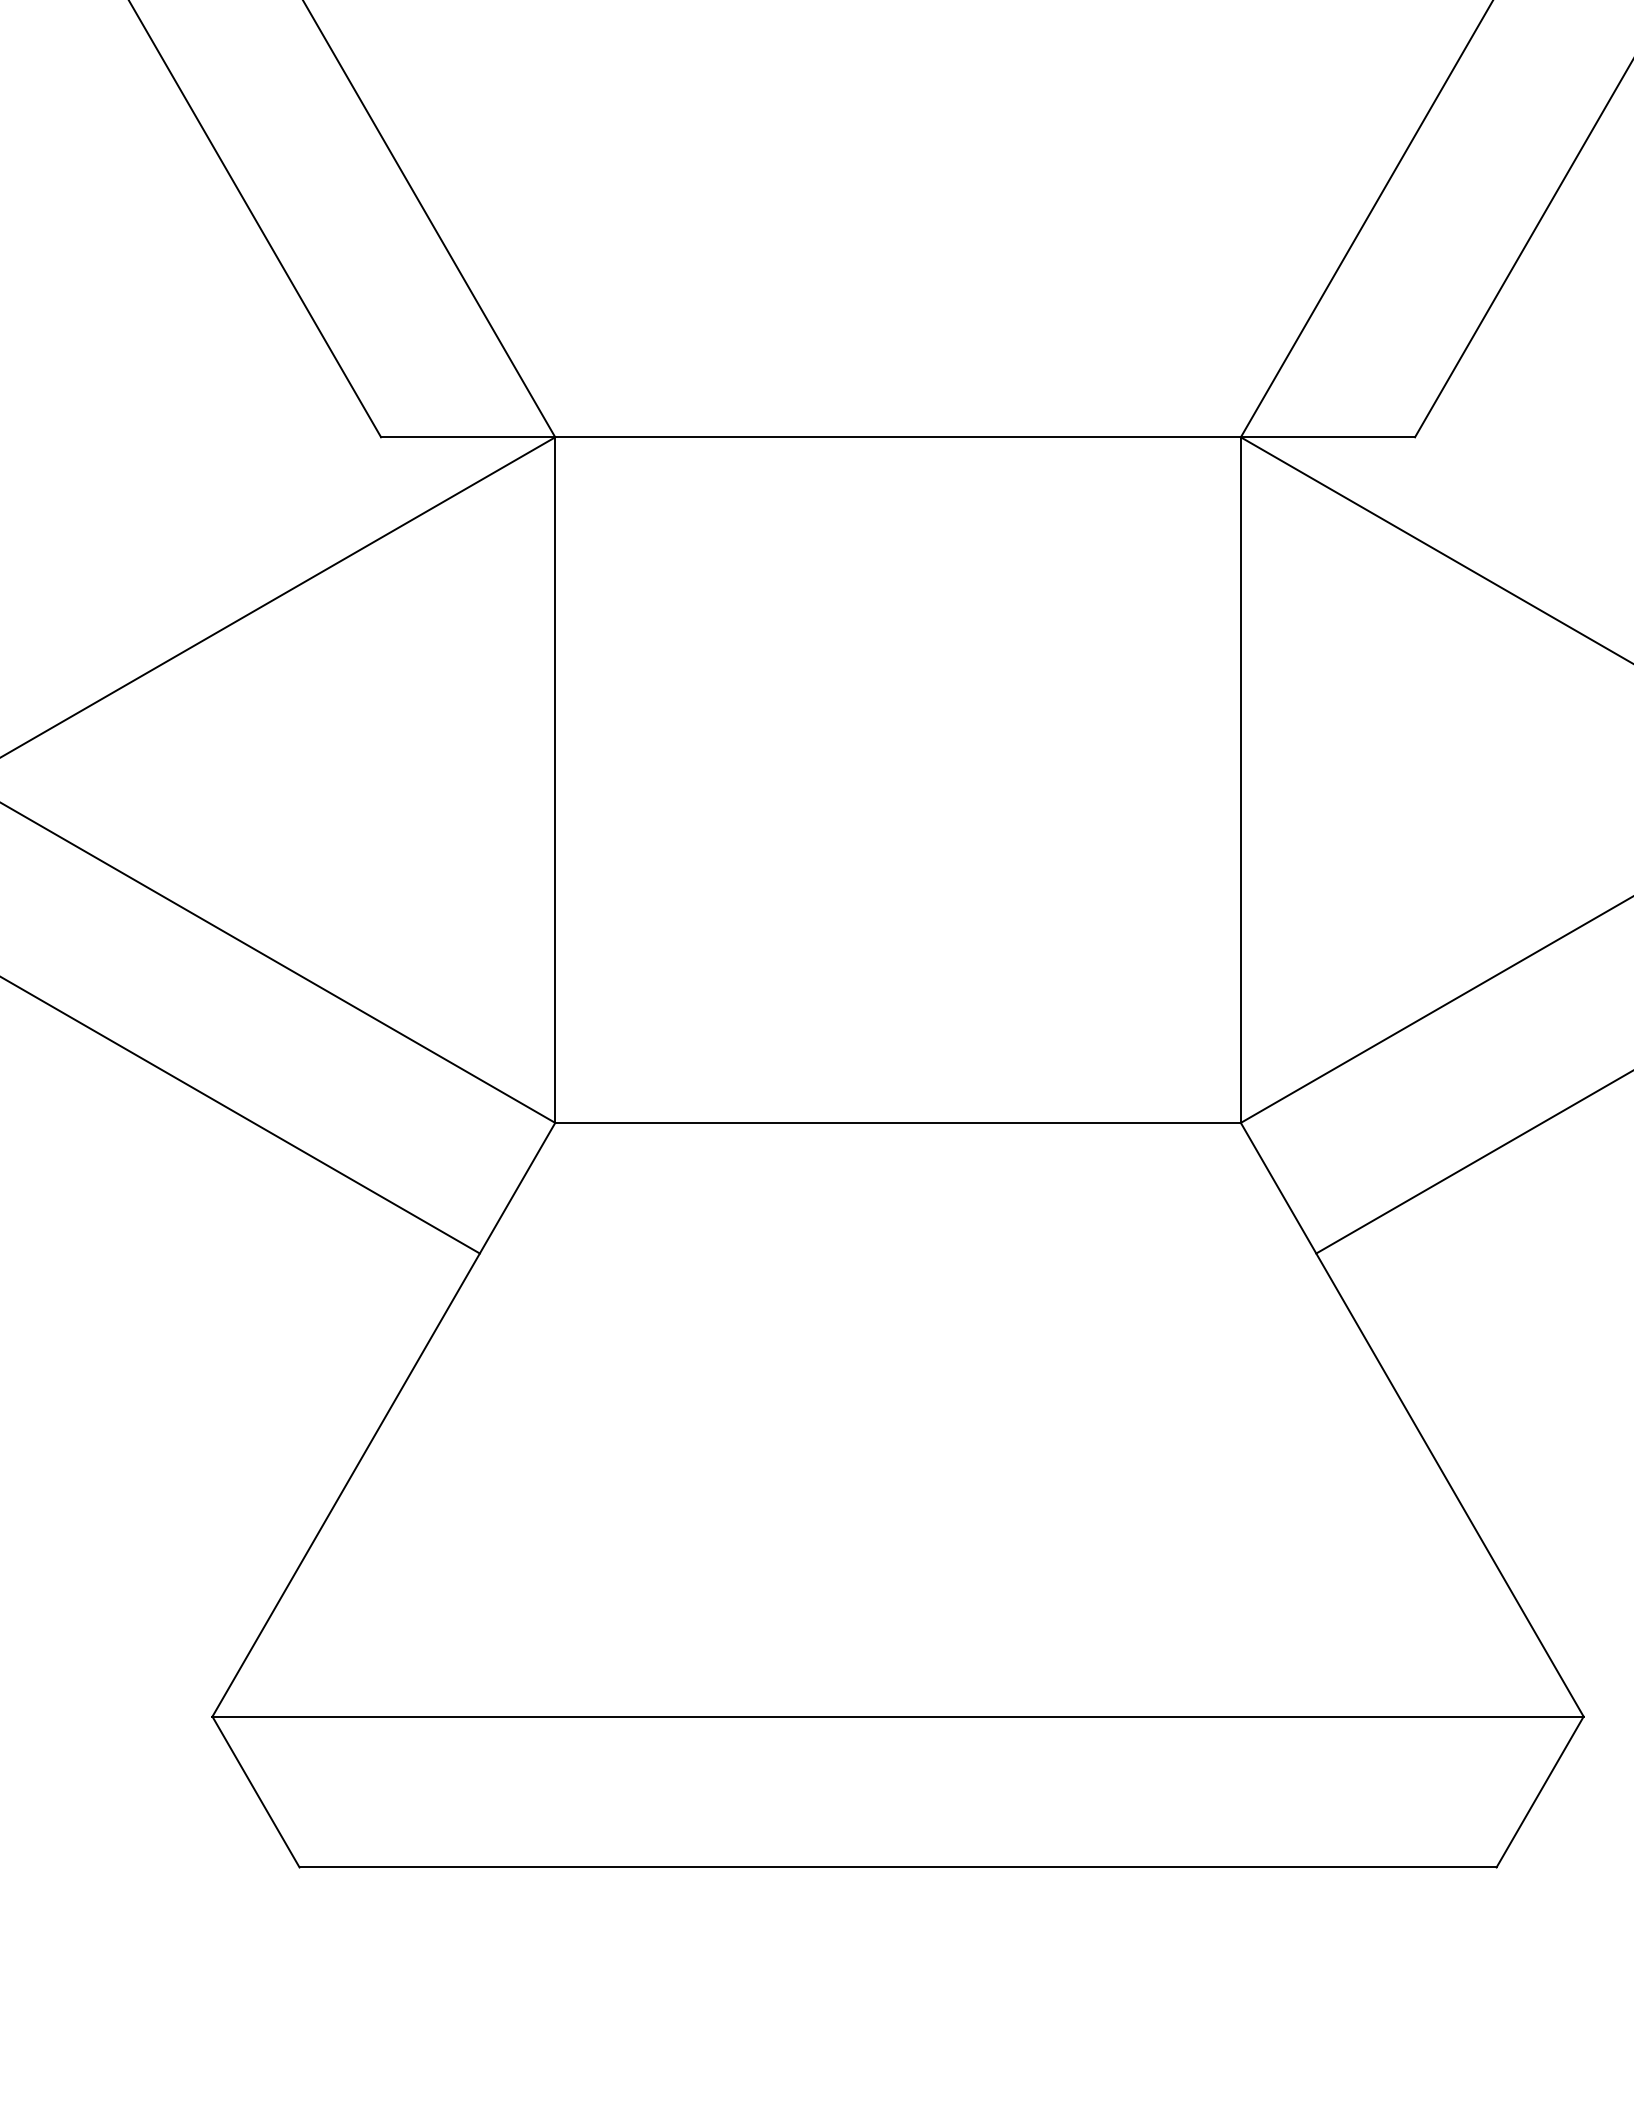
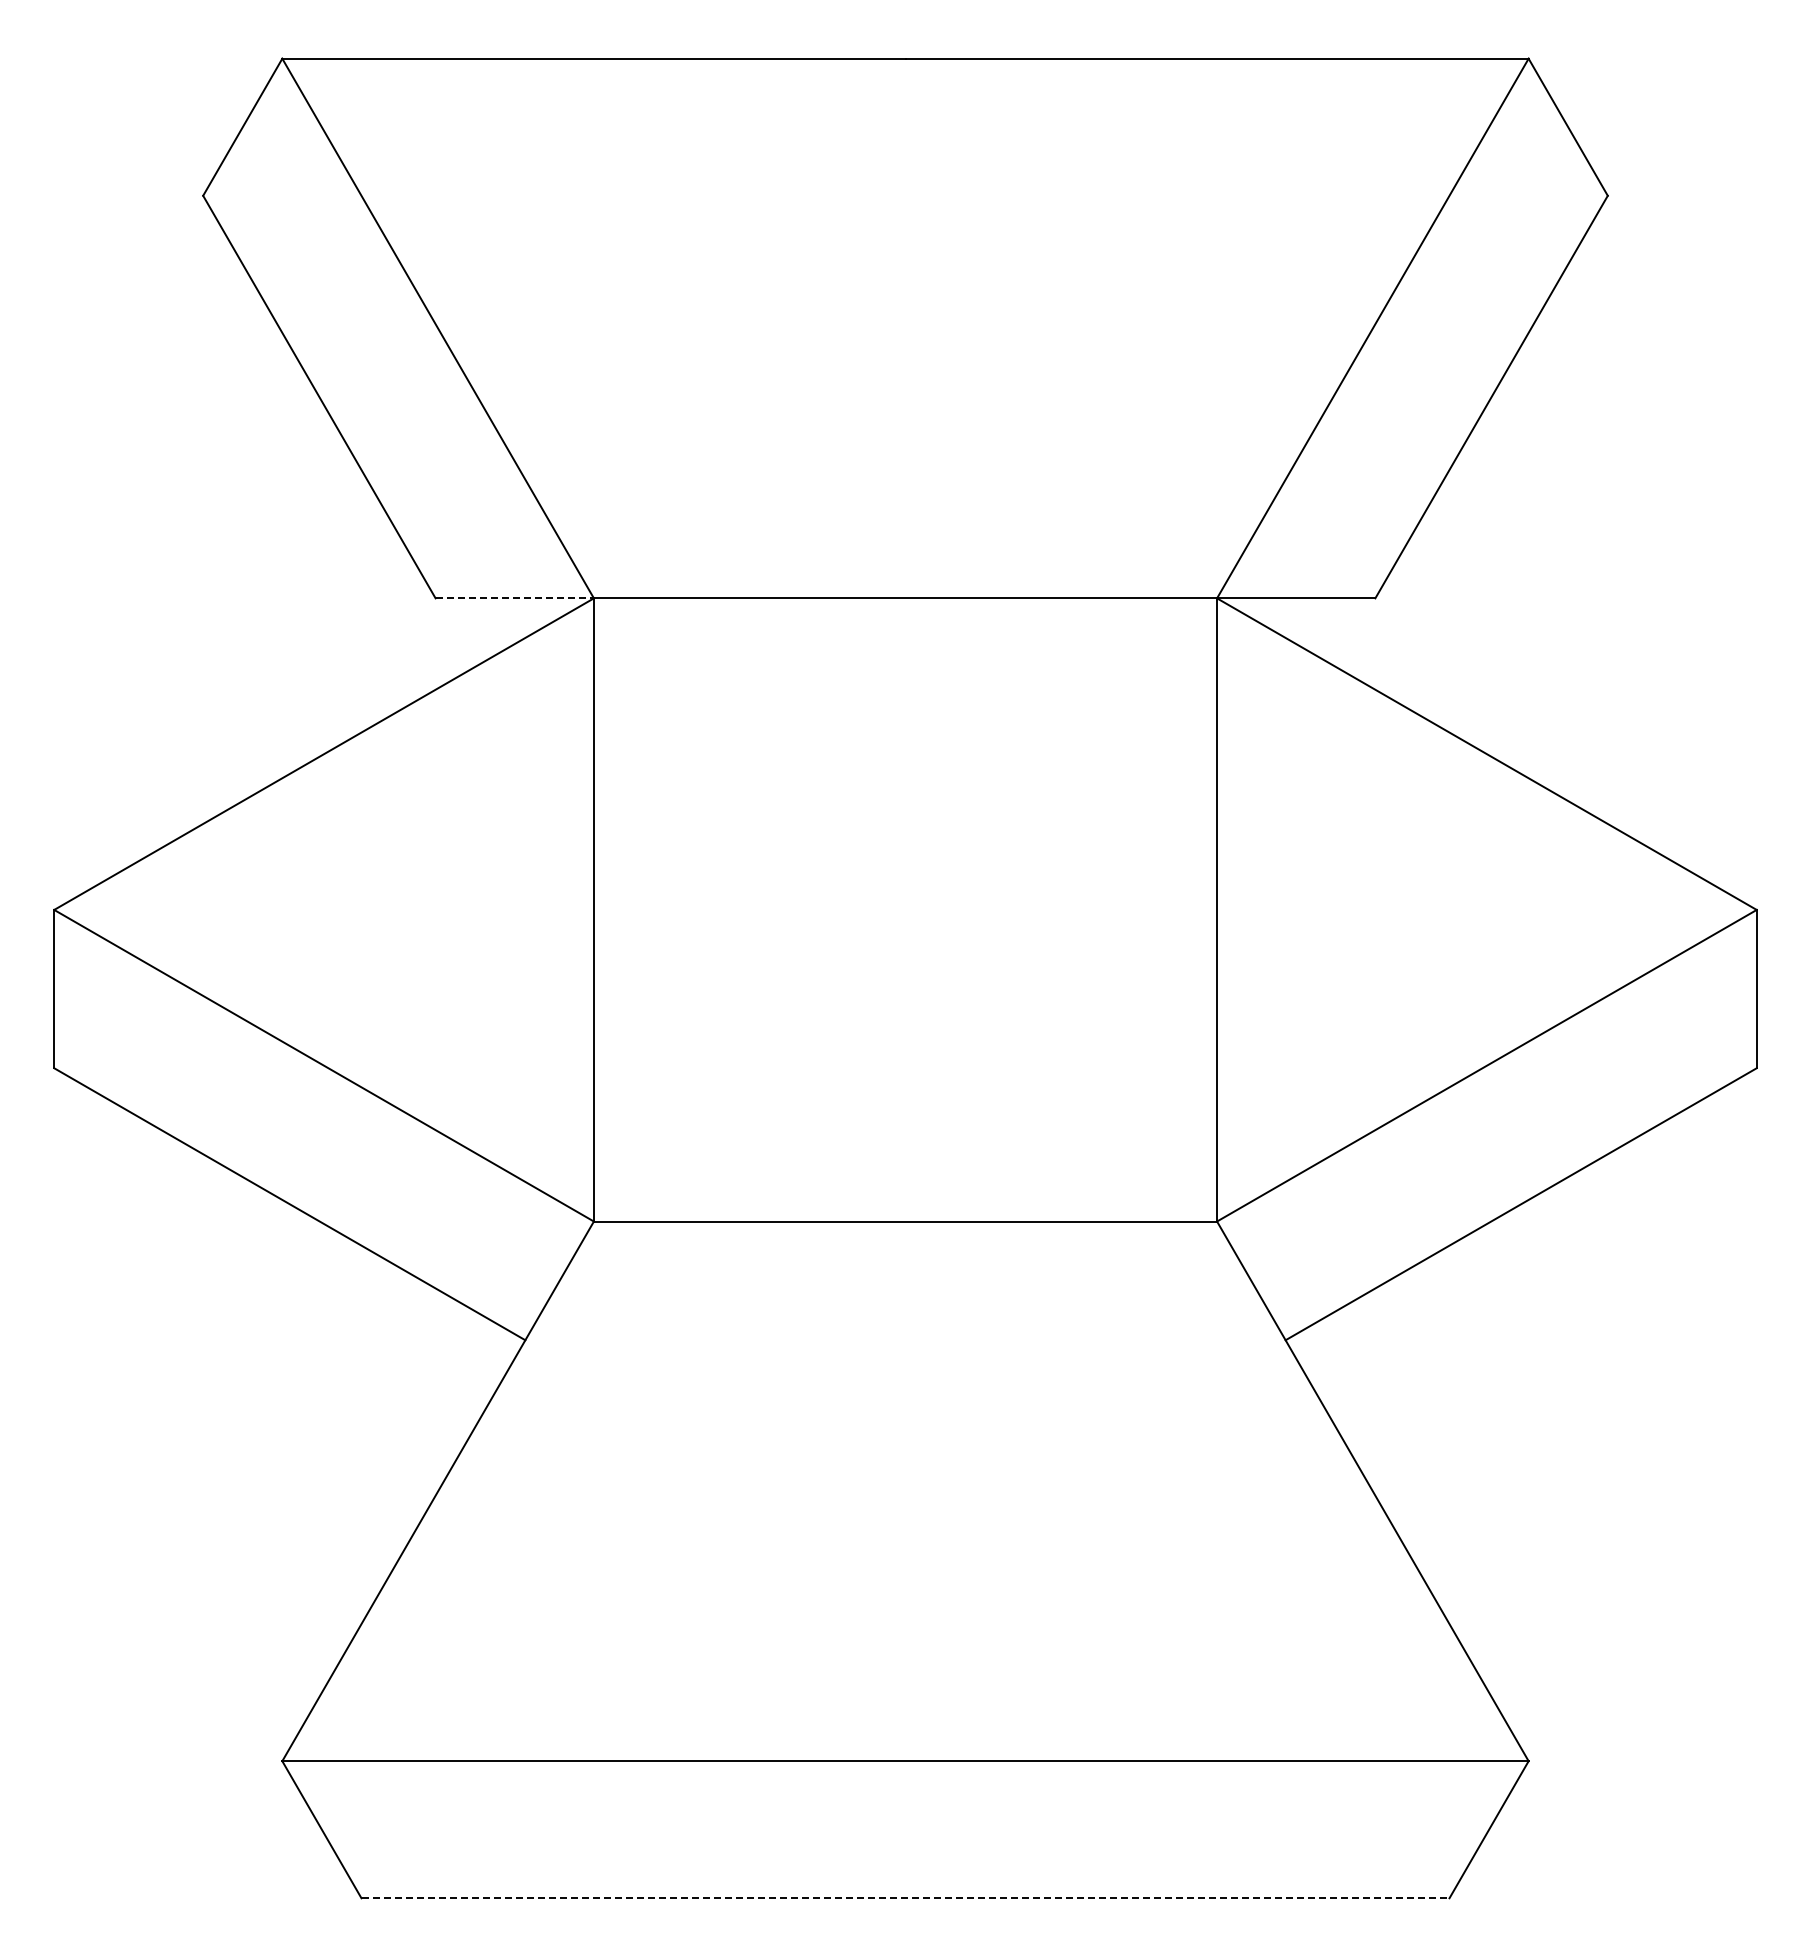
line: (468, 437) -> (515, 598), solid -> dashed
line: (899, 1867) -> (906, 1898), solid -> dashed

